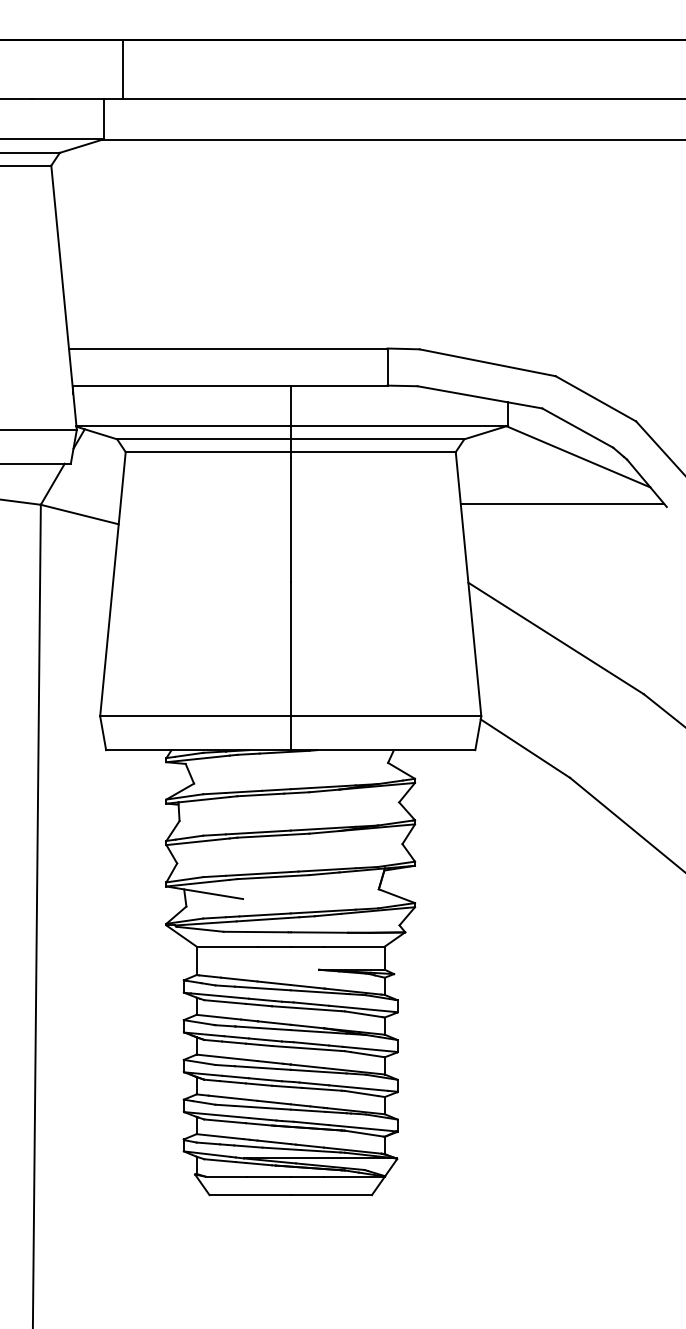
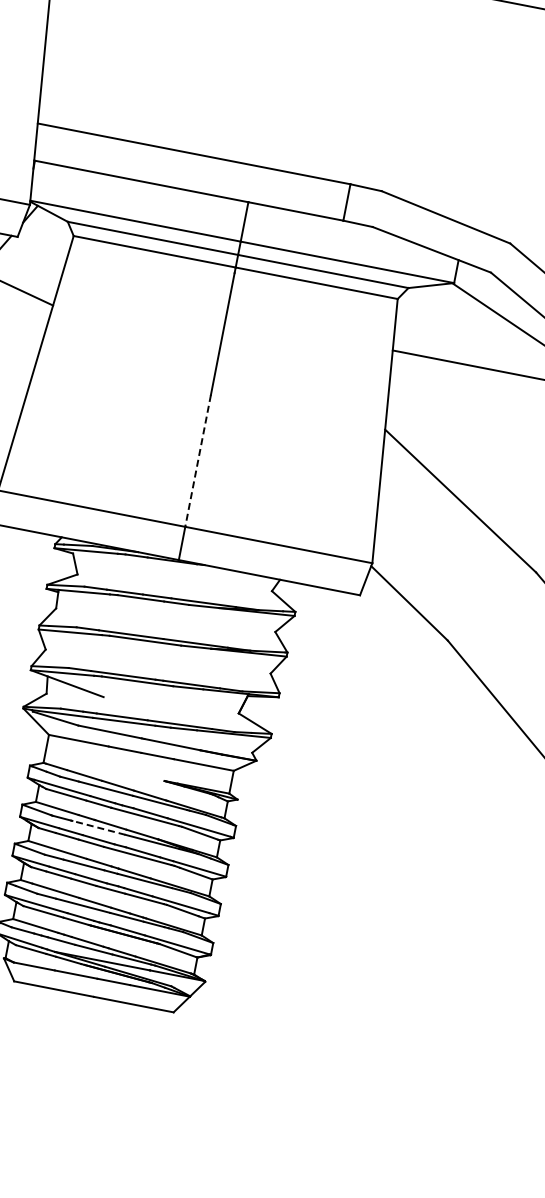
line: (290, 649) -> (197, 461), solid -> dashed
line: (262, 1028) -> (98, 827), solid -> dashed

